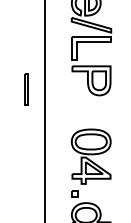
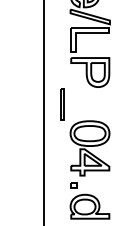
line: (25, 89) -> (61, 104), moved

